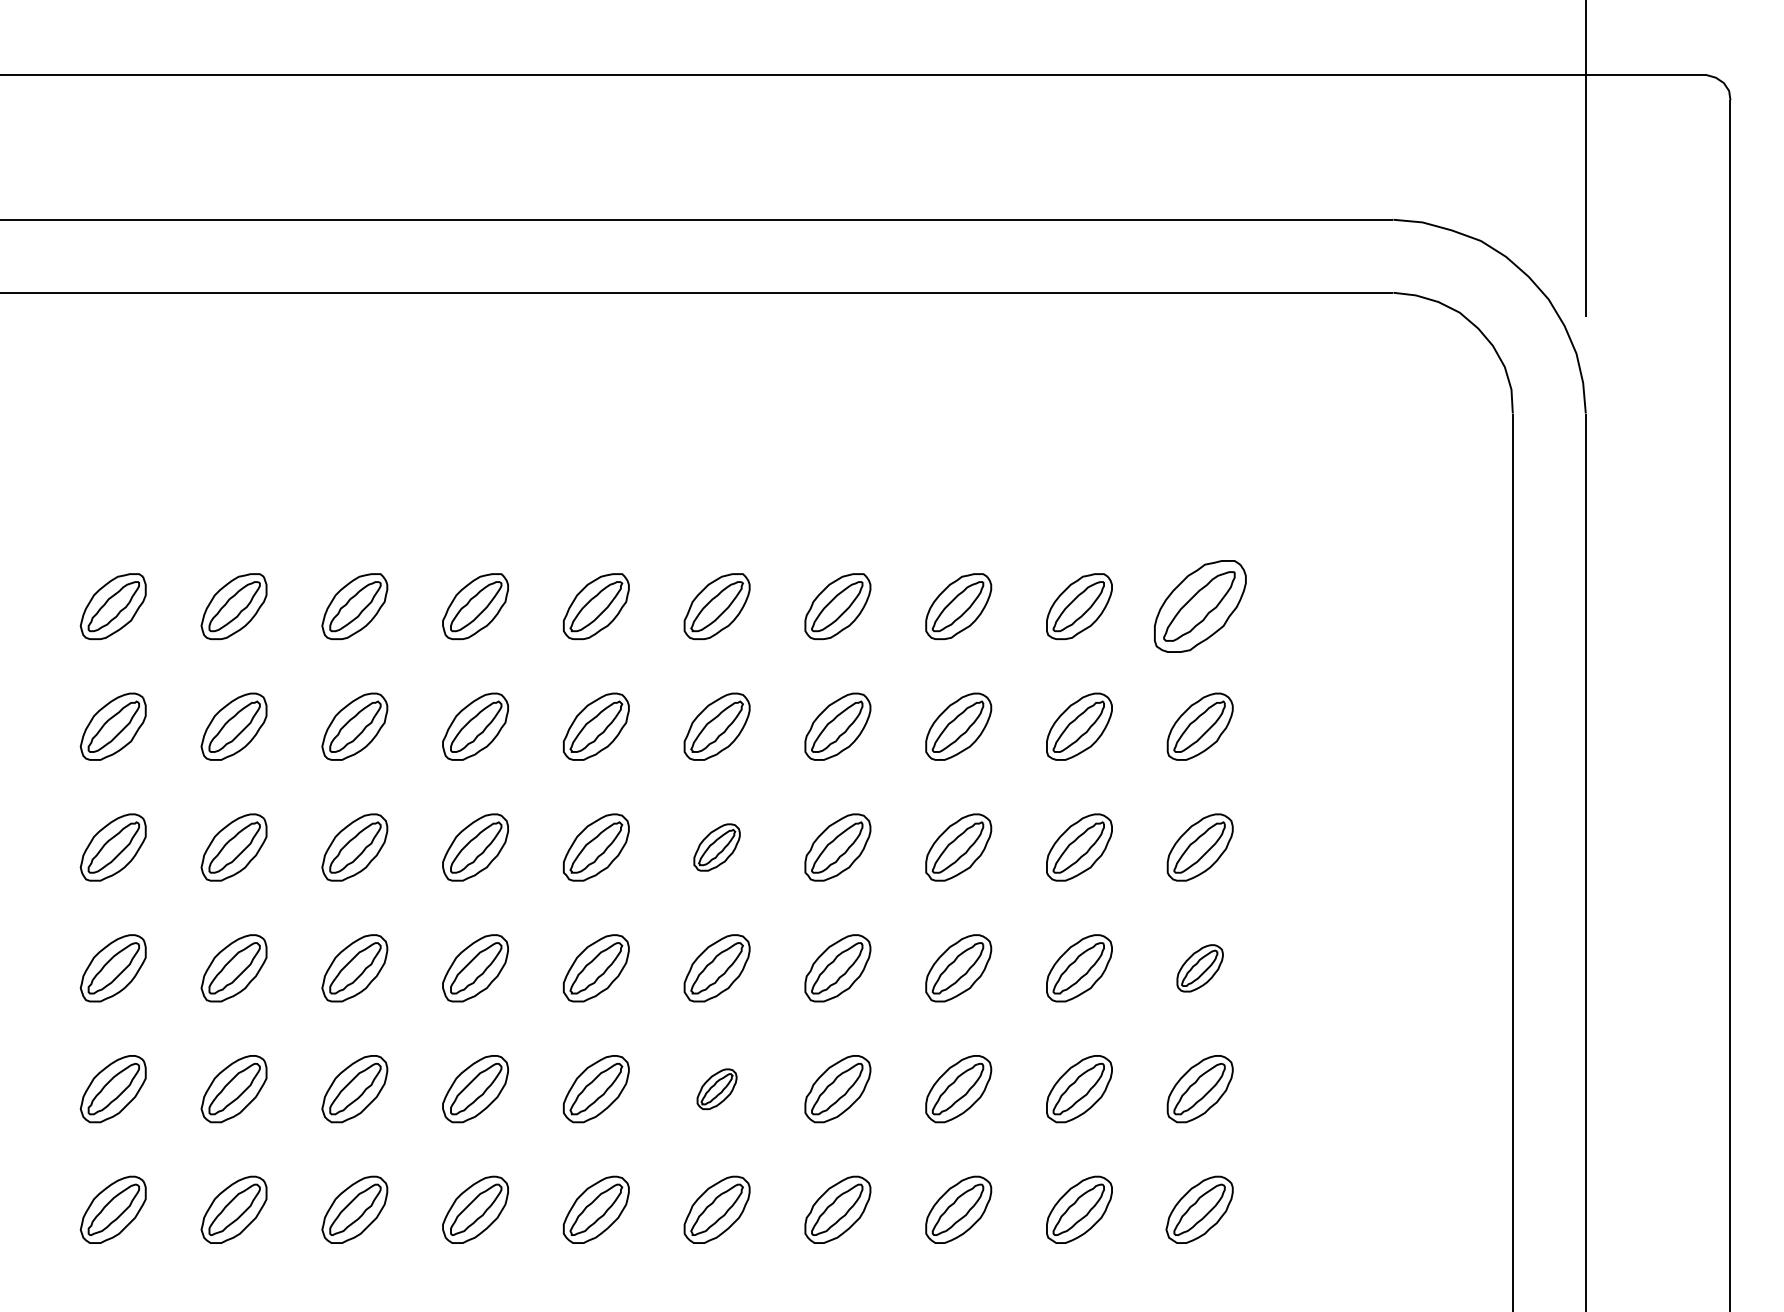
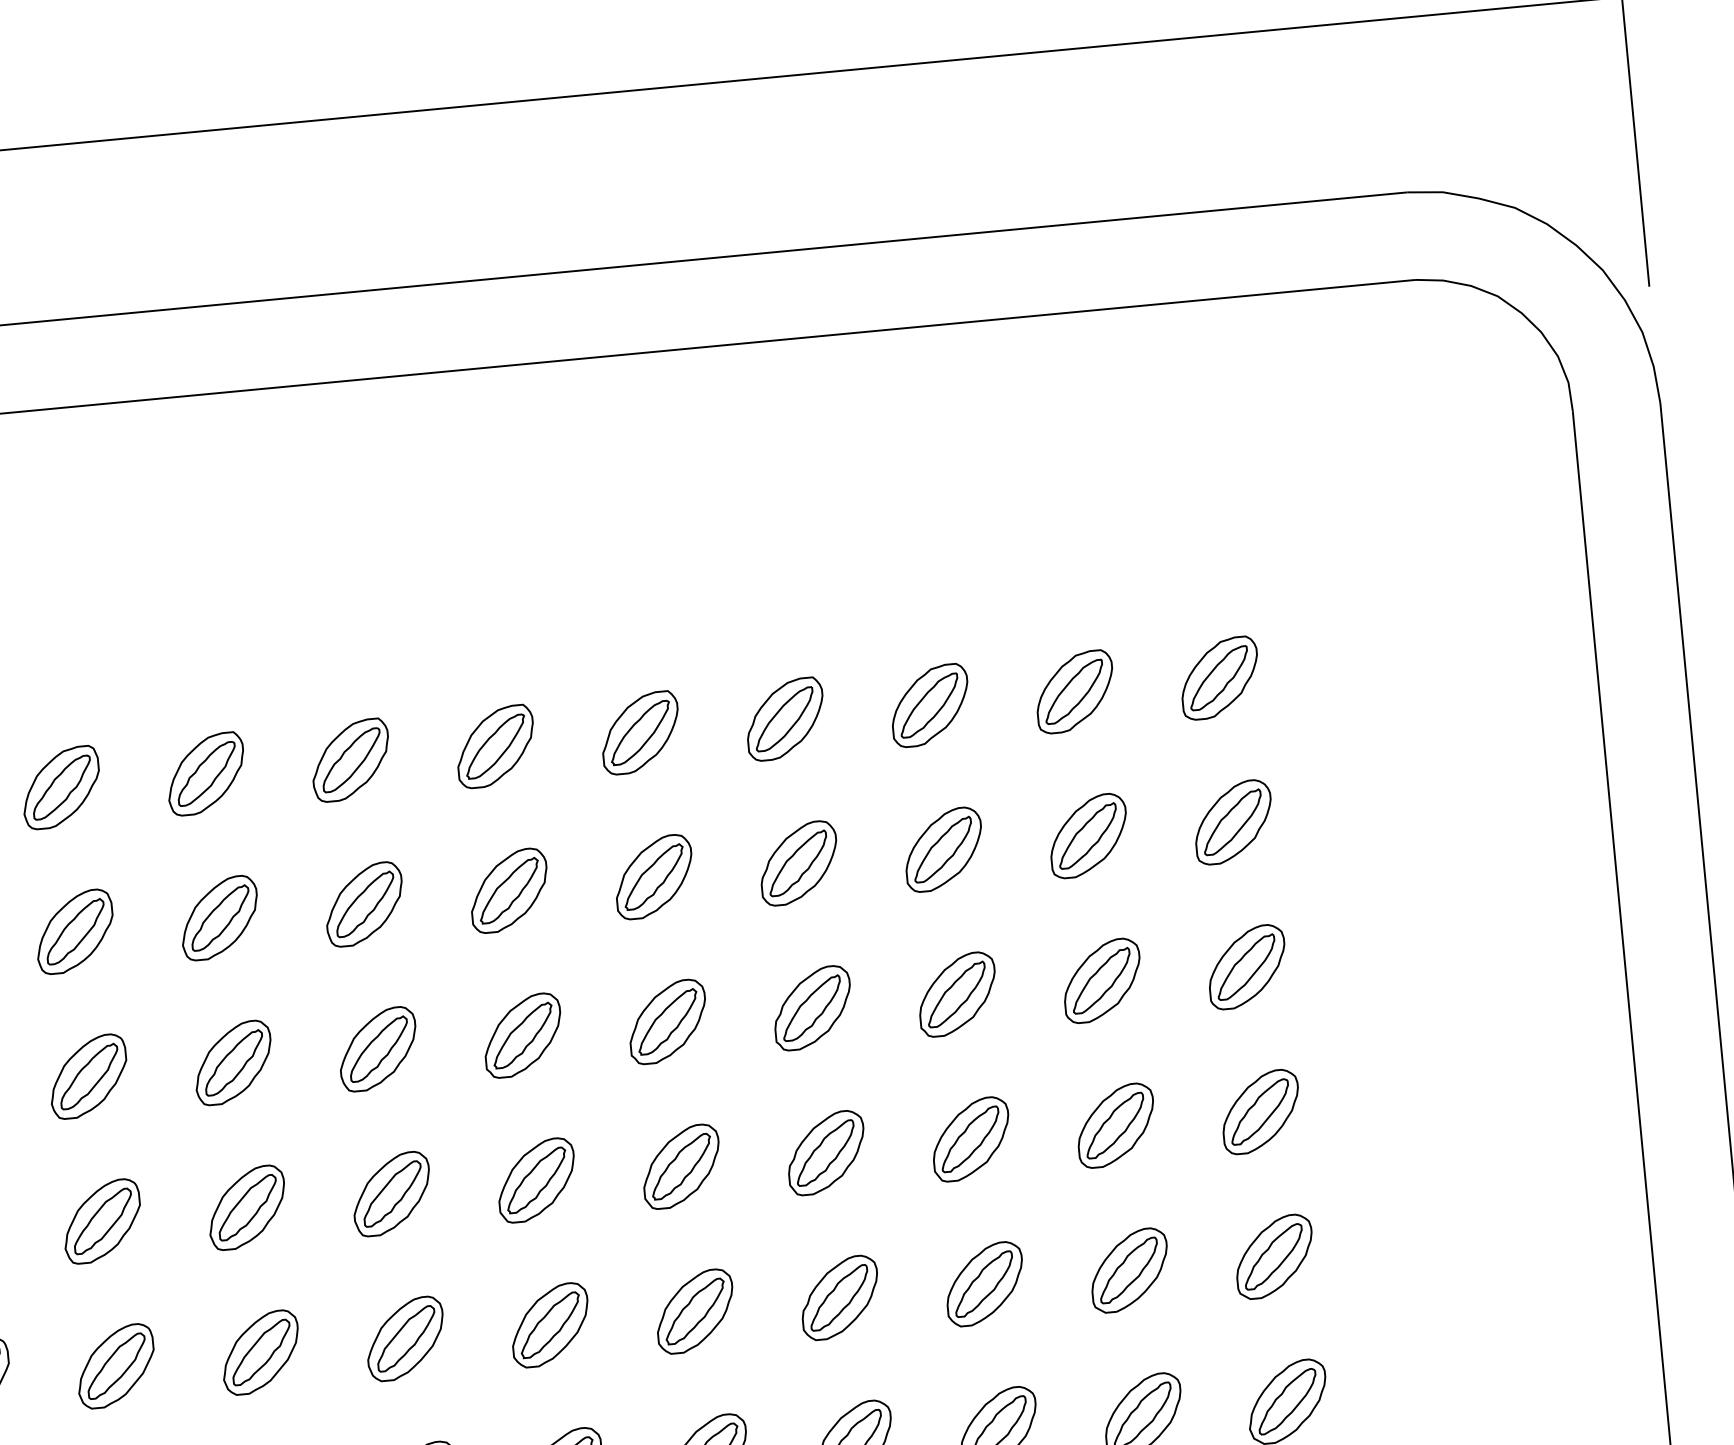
part: (1199, 606) -> (1218, 678), size x0.71
part: (716, 847) -> (667, 1021), size x1.43
part: (1199, 968) -> (1259, 1112), size x1.43
part: (716, 1089) -> (694, 1312), size x1.67

